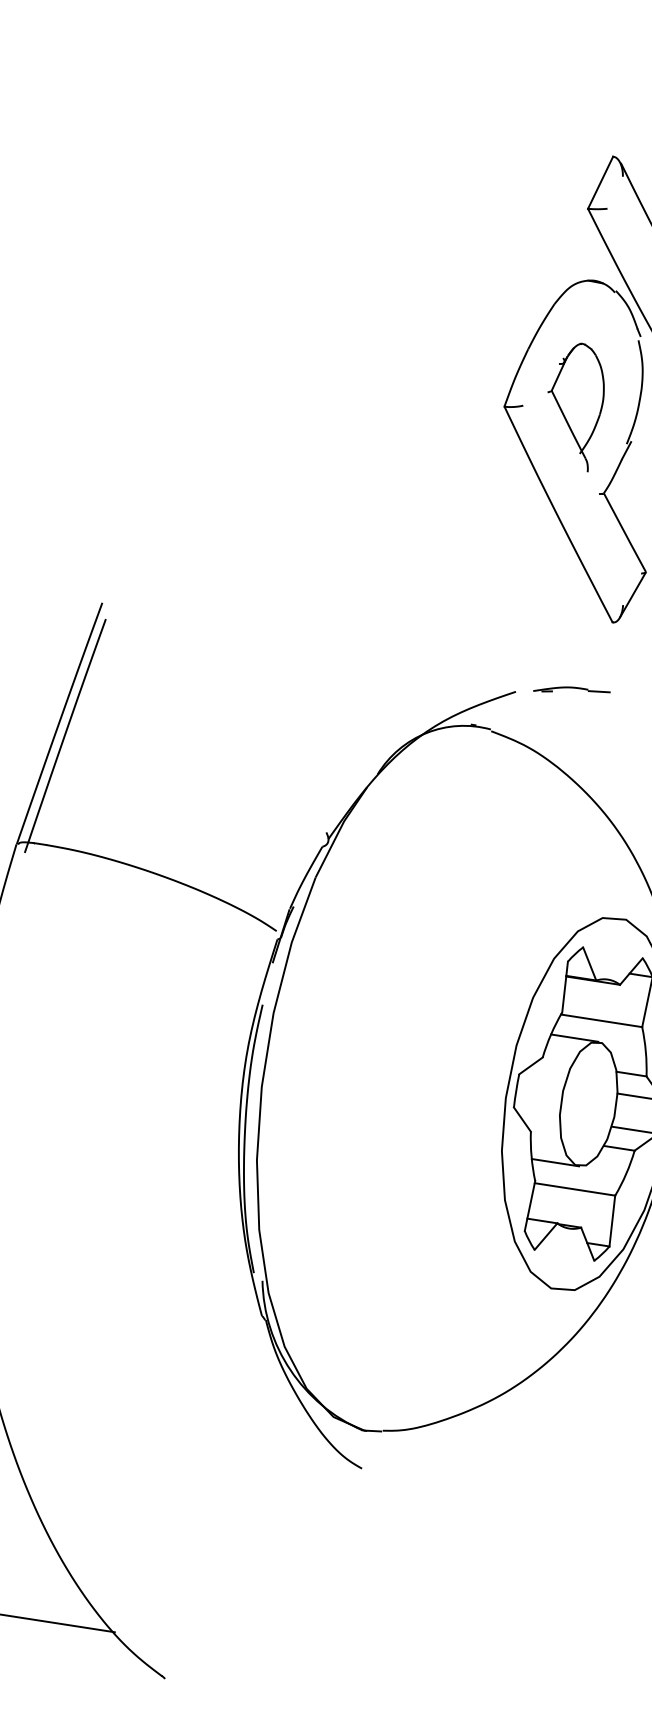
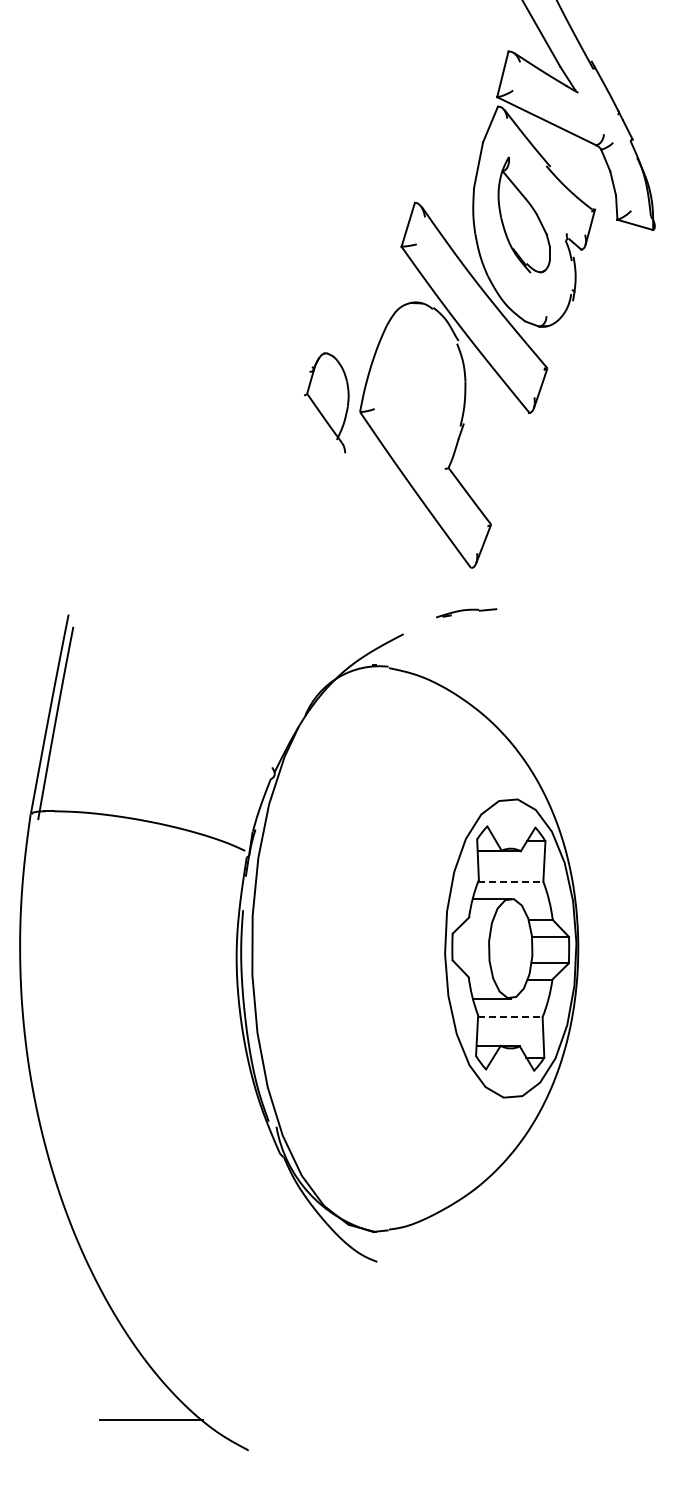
part: (574, 405) -> (326, 402), moved
part: (571, 691) -> (466, 613), moved
line: (601, 1020) -> (510, 881), solid -> dashed
line: (575, 1189) -> (510, 1017), solid -> dashed

